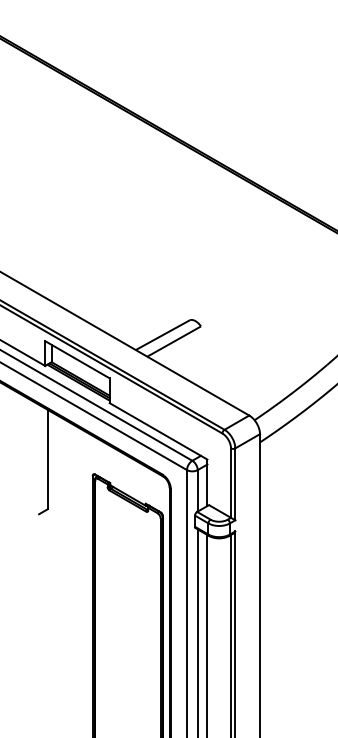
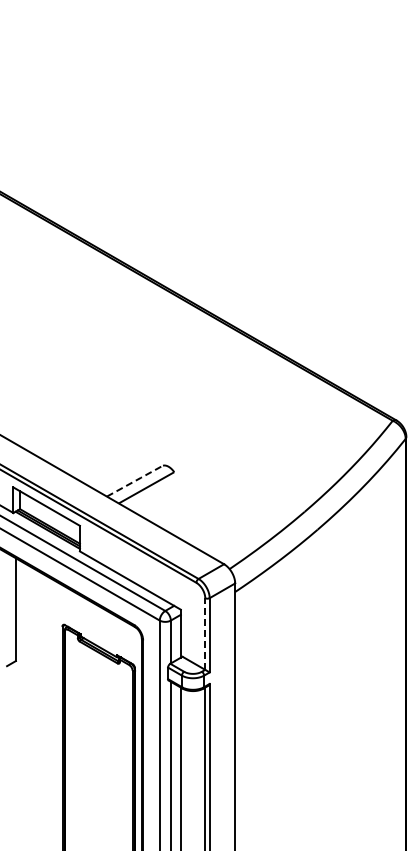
line: (164, 334) -> (136, 480), solid -> dashed
line: (231, 483) -> (205, 634), solid -> dashed

